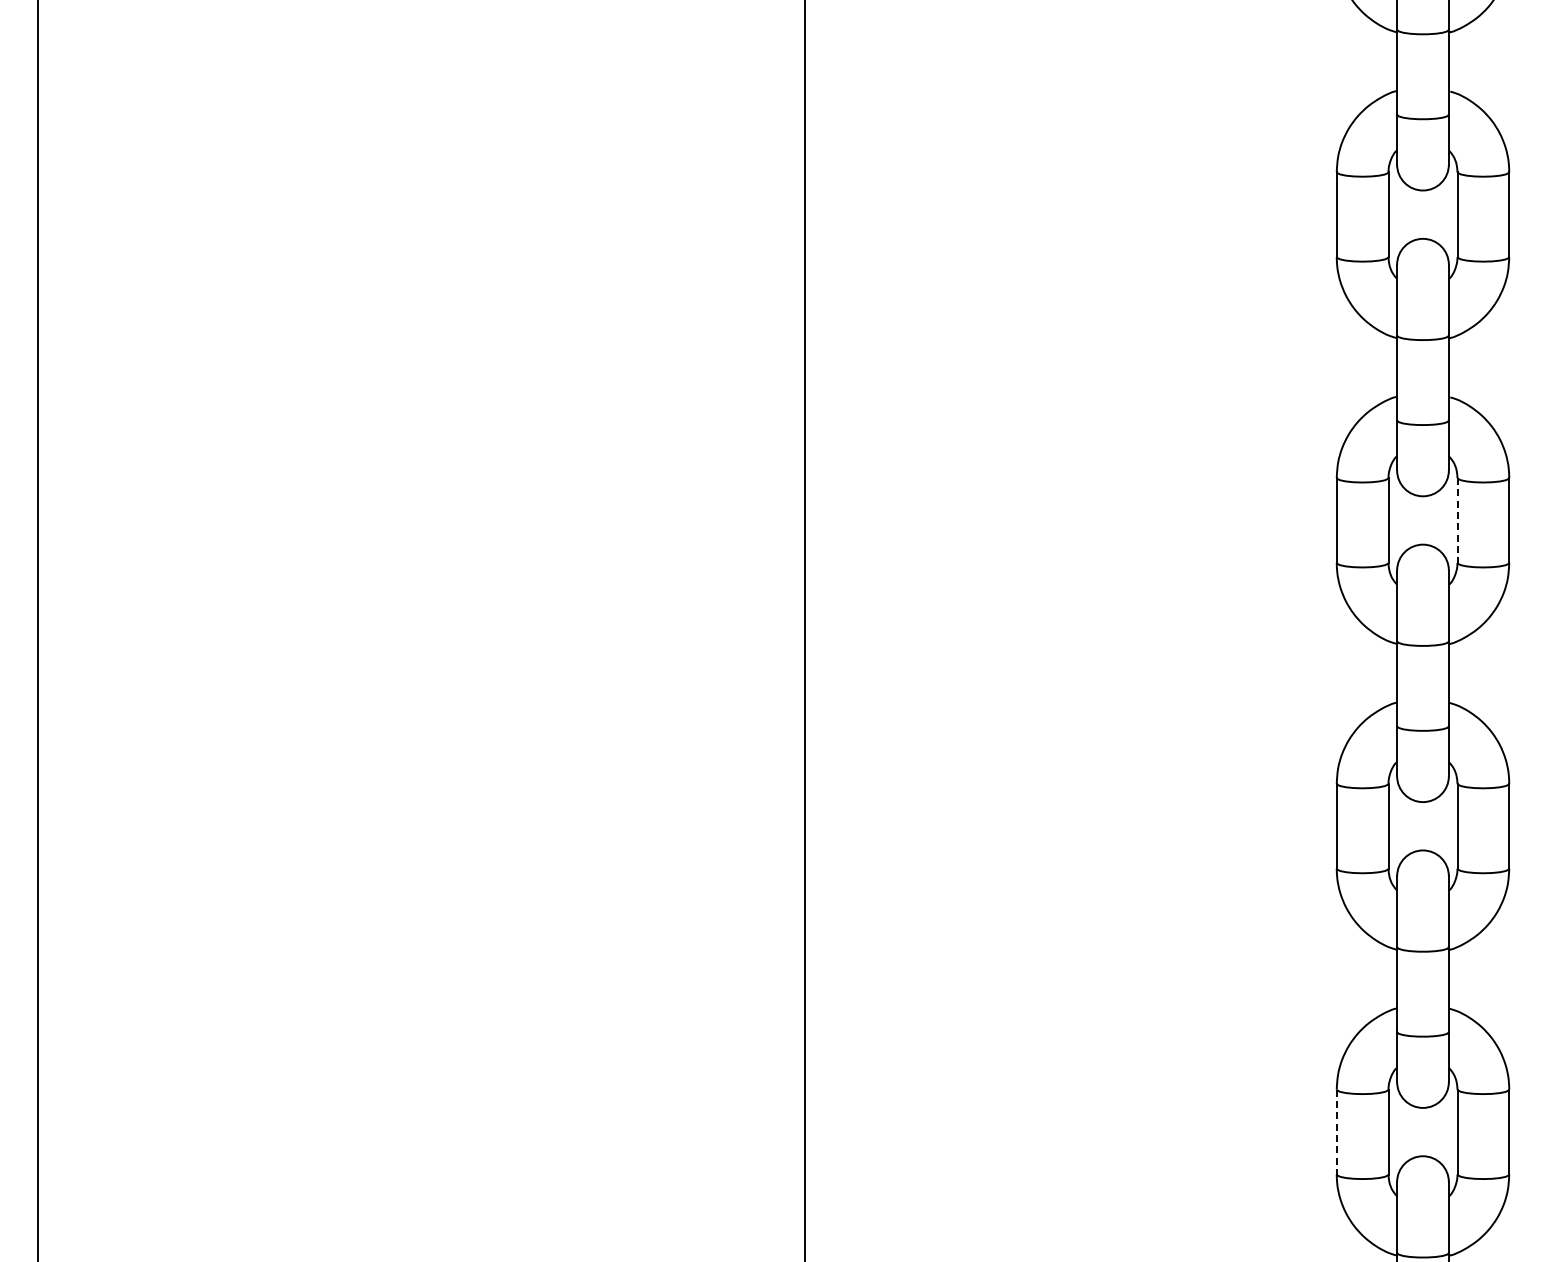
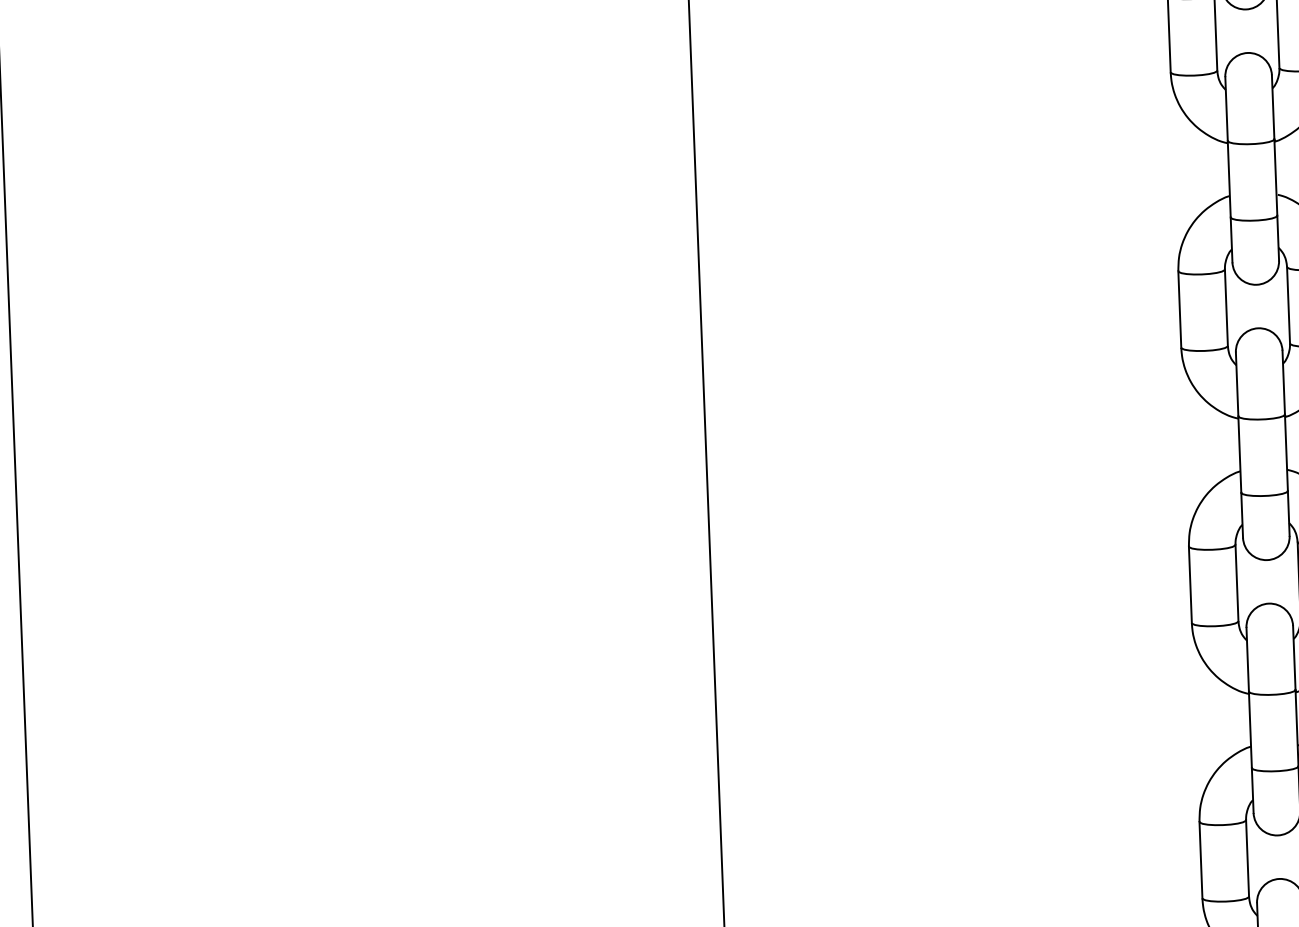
line: (1457, 520) -> (1288, 305), dashed -> solid
line: (1336, 1132) -> (1200, 860), dashed -> solid

